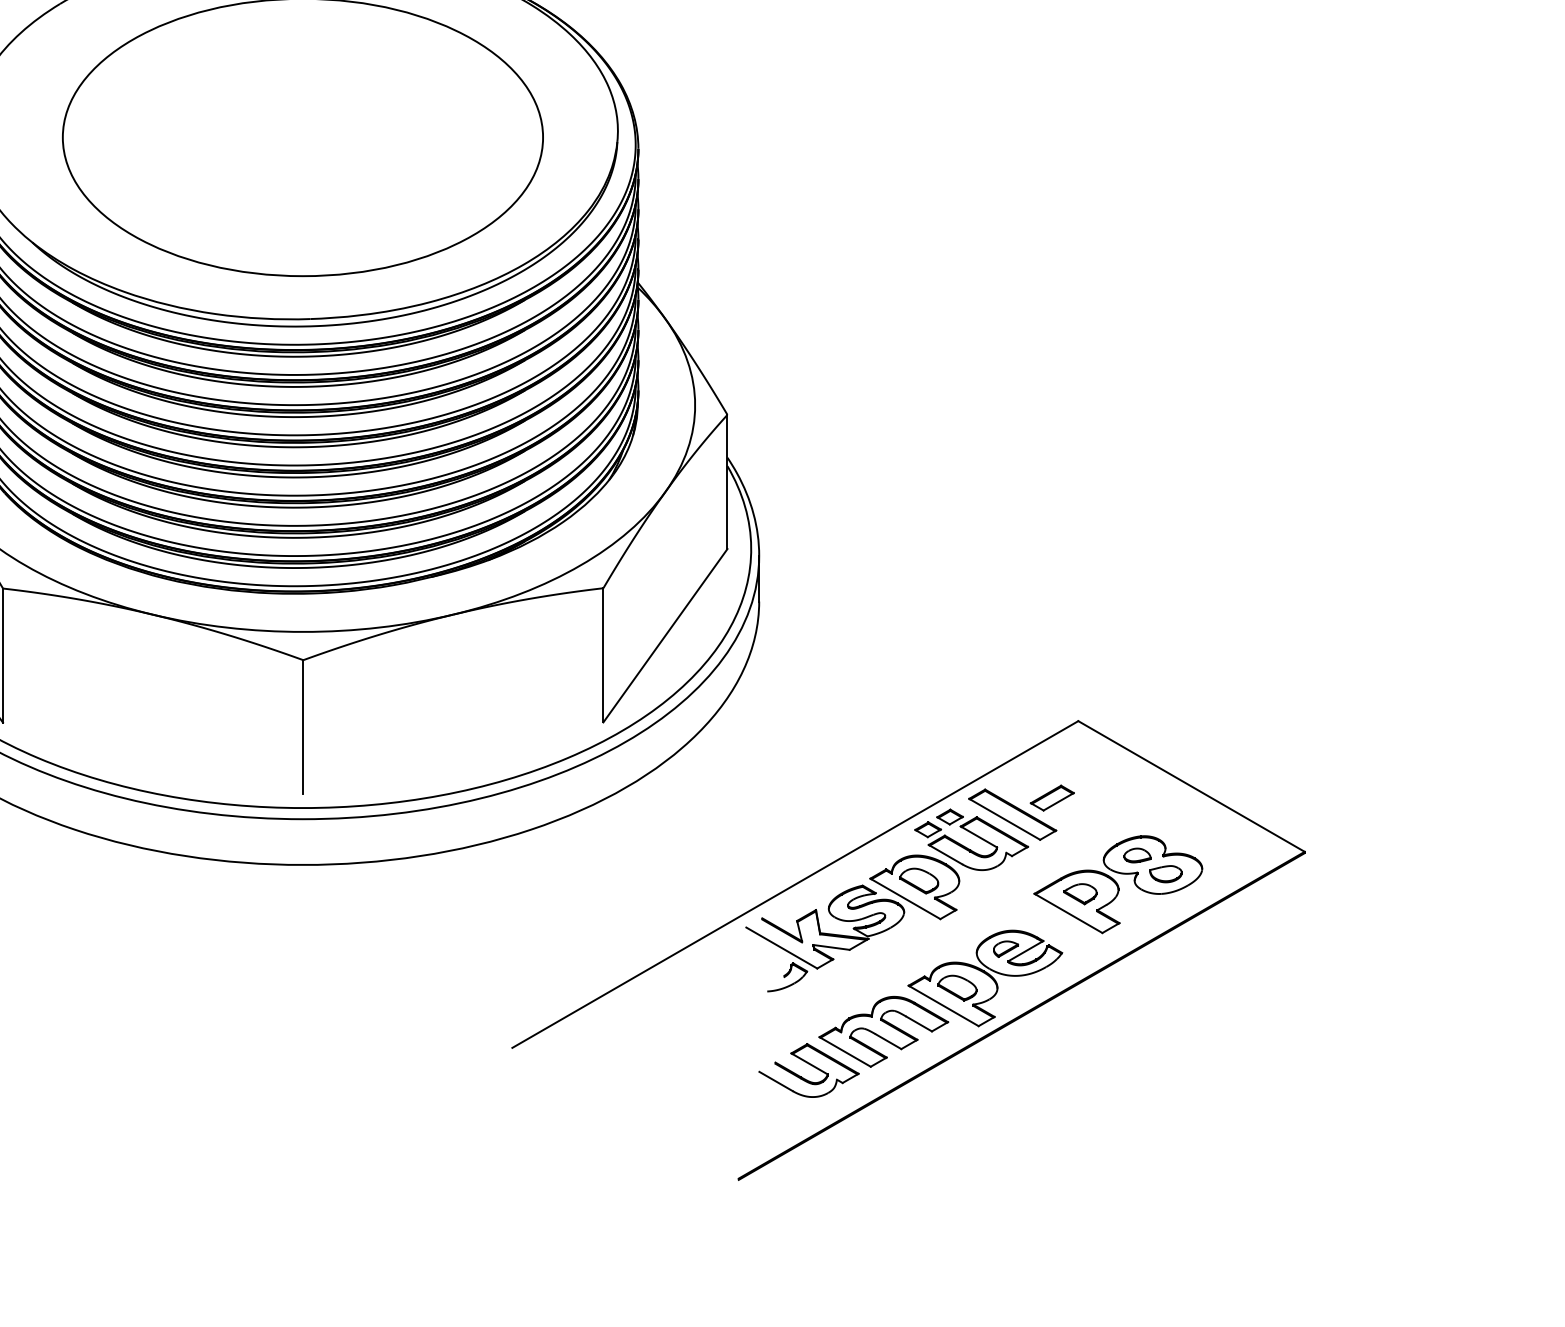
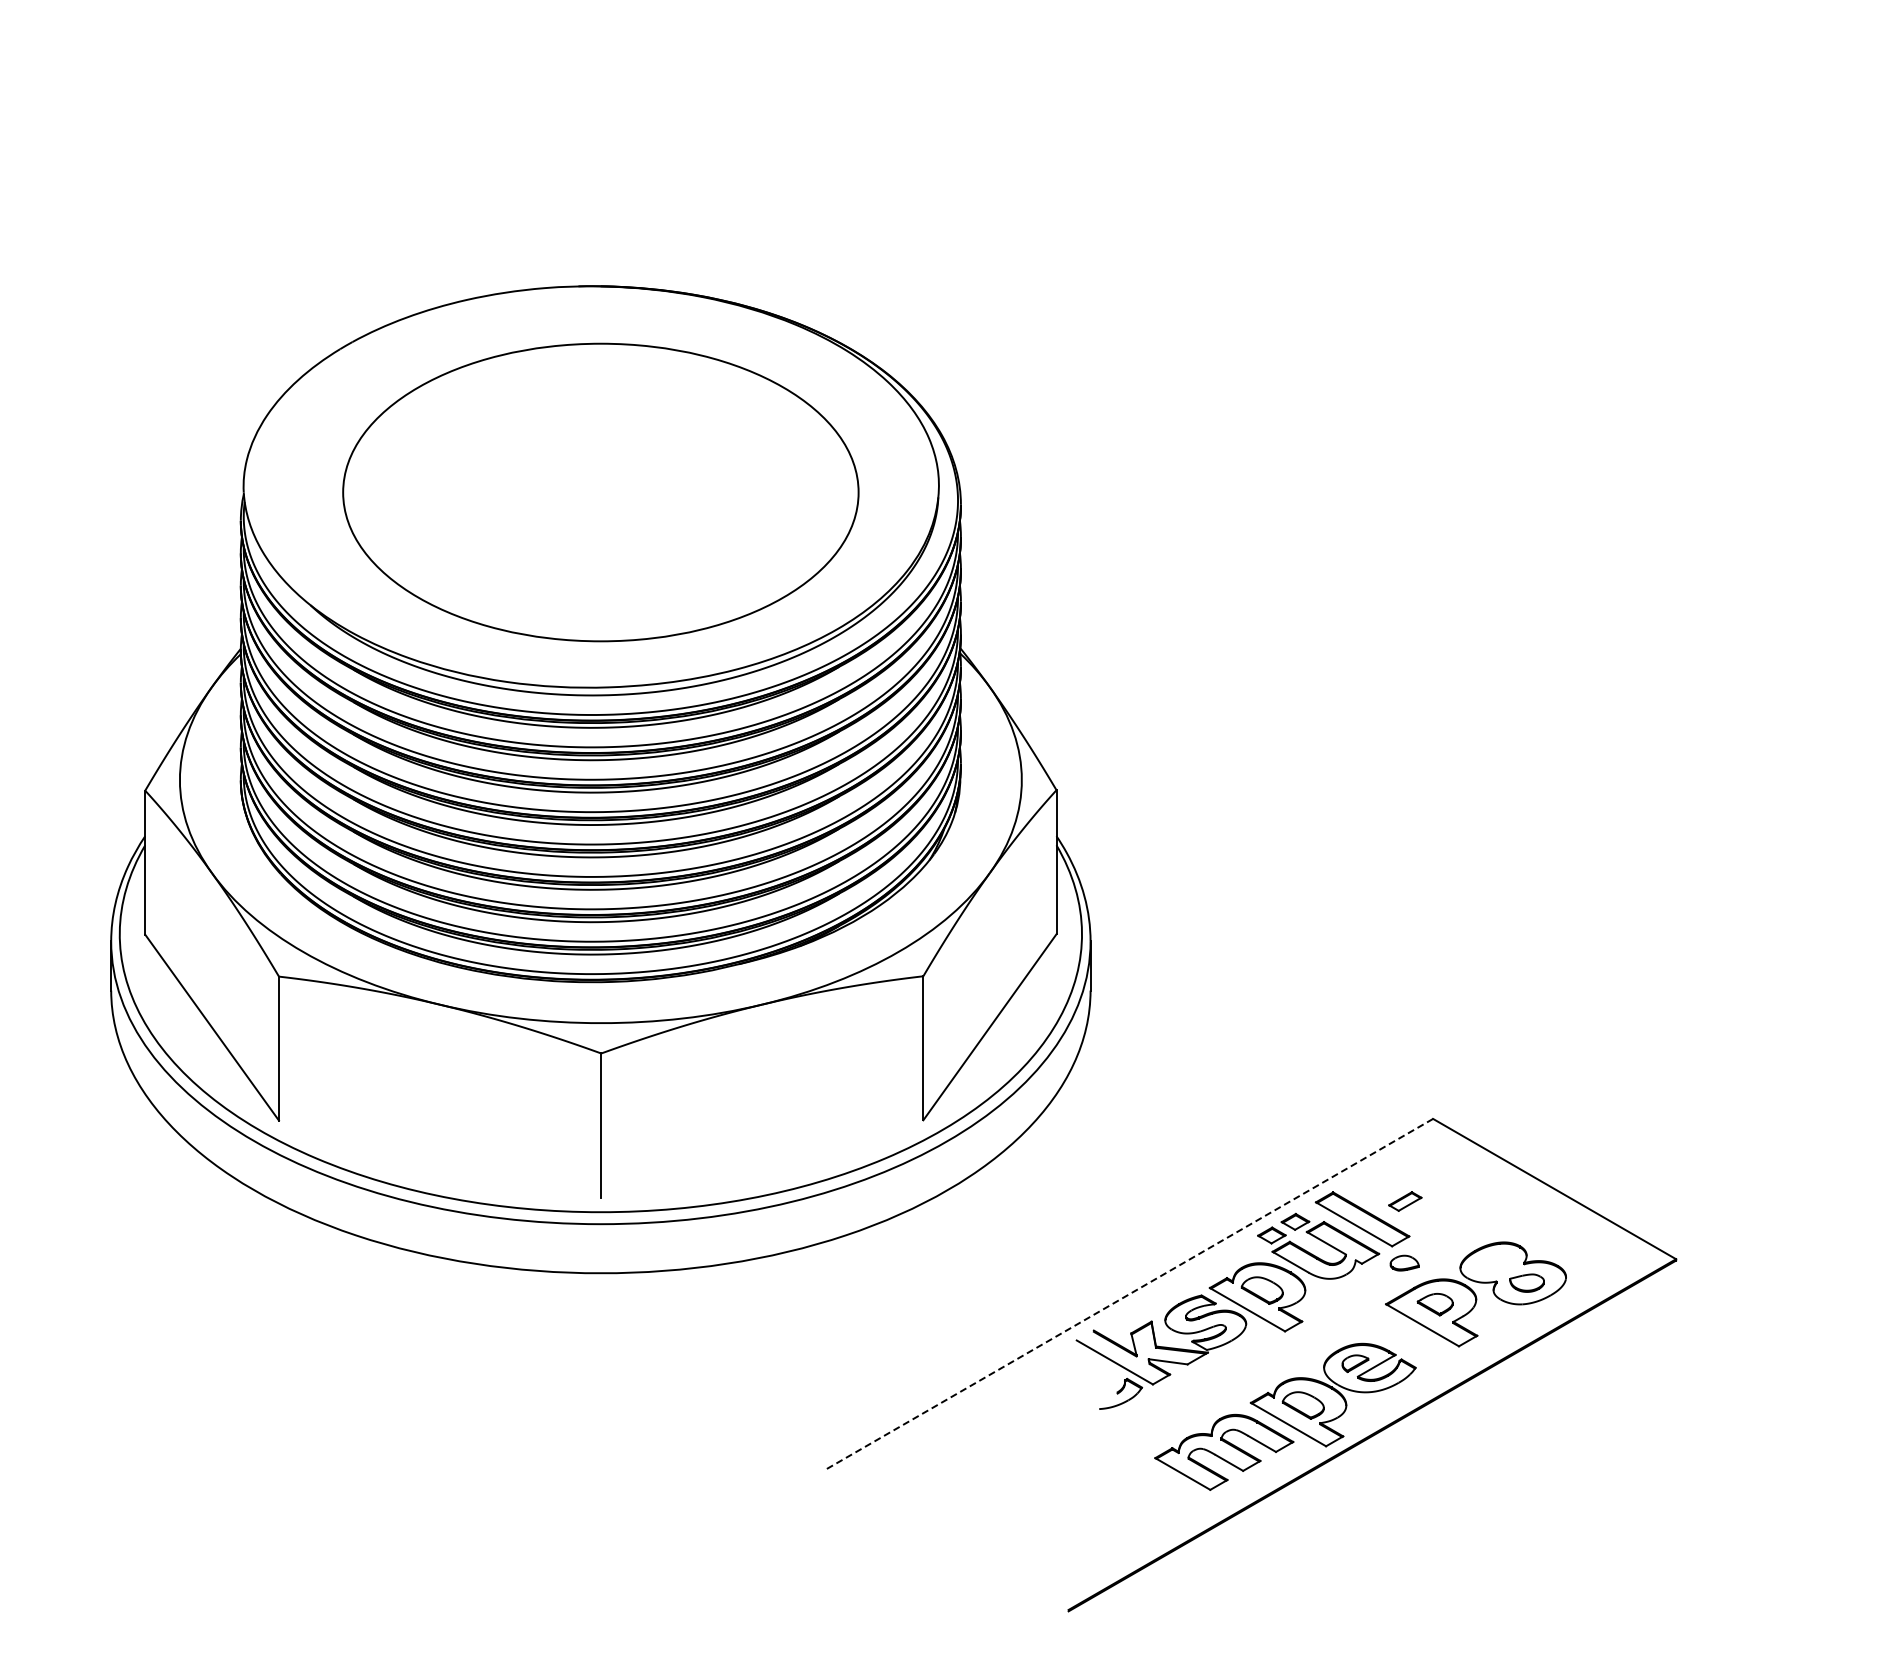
part: (1052, 798) -> (1405, 1201), size x0.7
part: (1137, 854) -> (1404, 1262), moved
line: (795, 884) -> (1129, 1294), solid -> dashed
part: (808, 1070) -> (1143, 1493), removed

